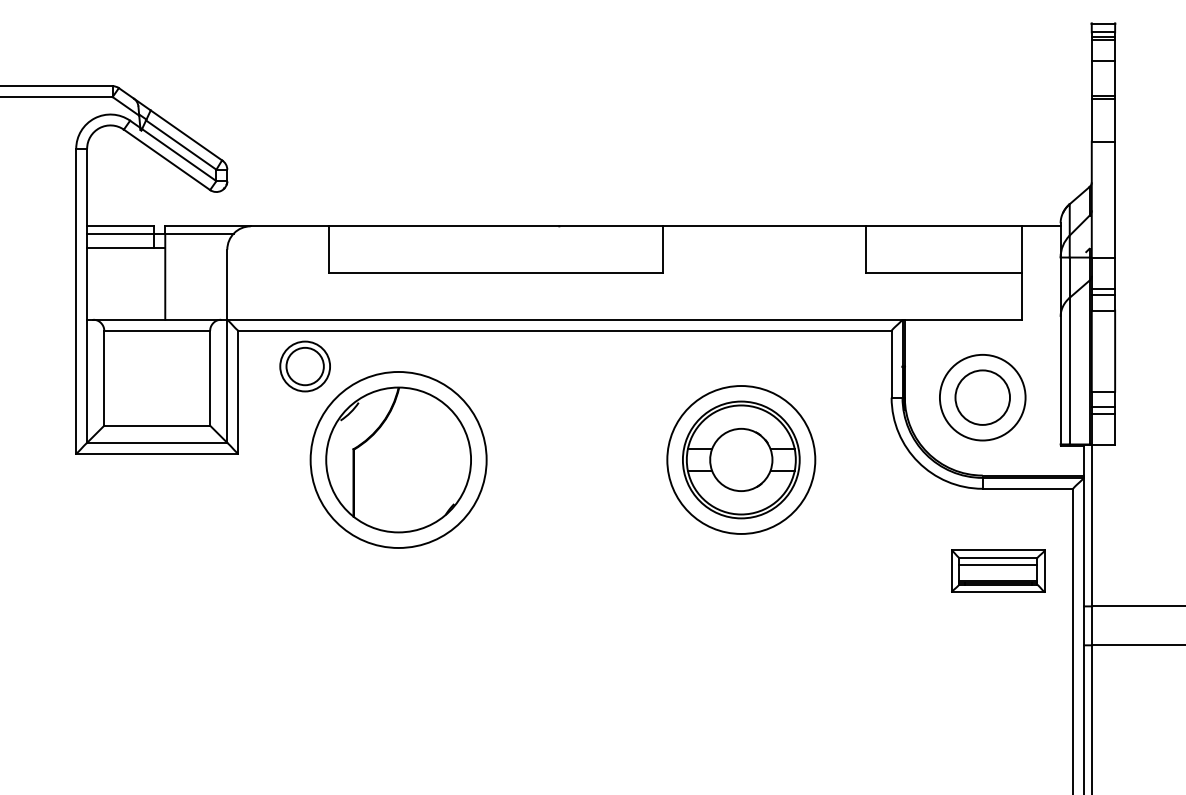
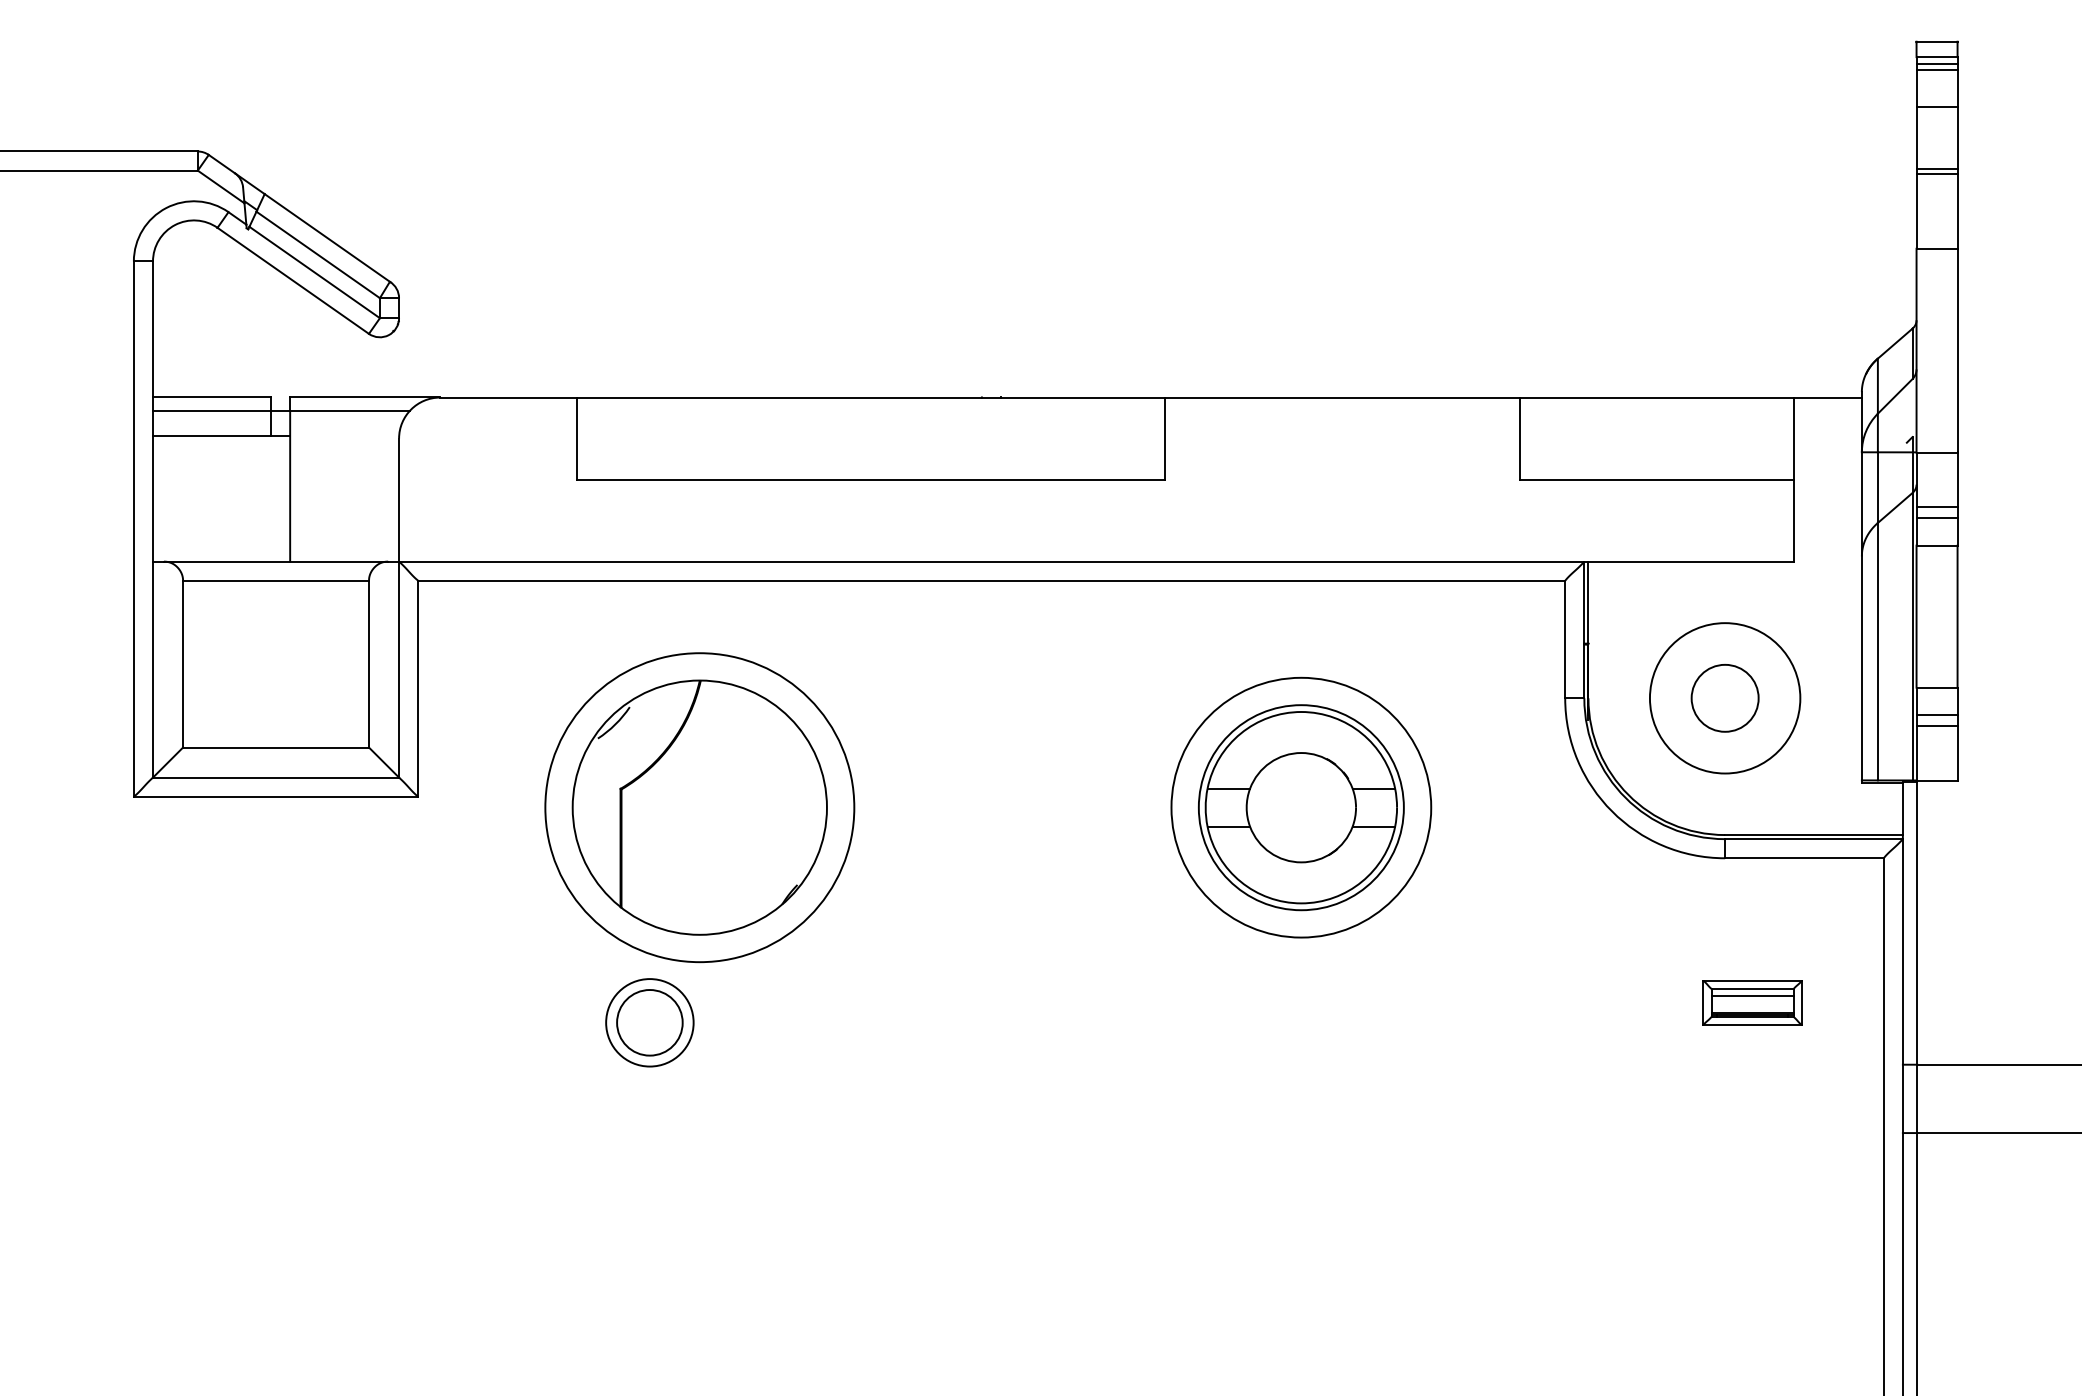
part: (304, 366) -> (648, 1022), moved
circle: (982, 397) -> (1724, 698), size x0.7
part: (998, 570) -> (1752, 1001), size x0.6

